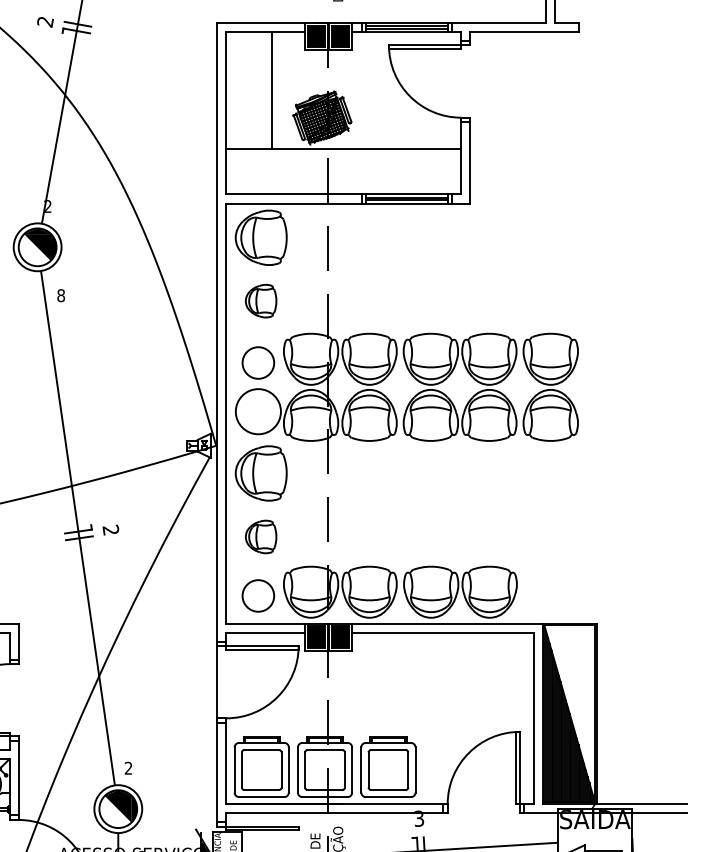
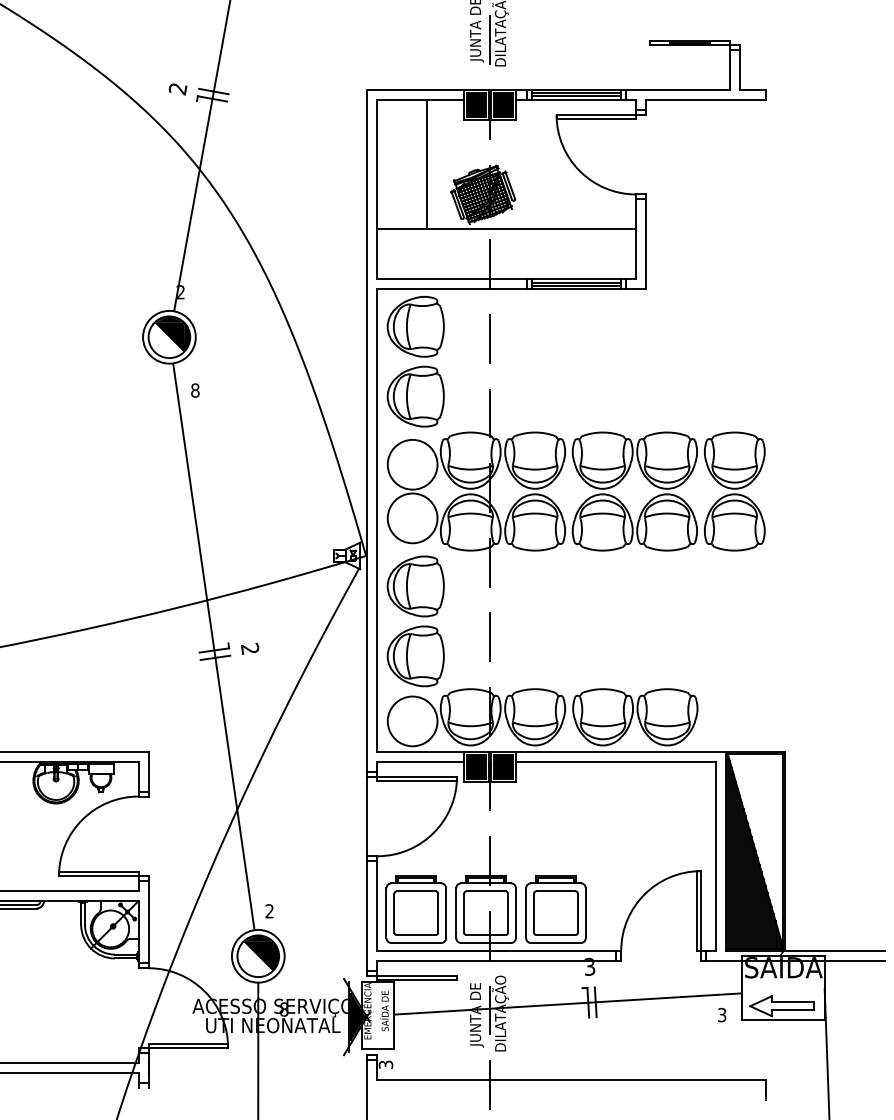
part: (260, 301) -> (415, 396), size x1.67
circle: (258, 362) -> (412, 464), size x1.43
part: (260, 537) -> (415, 656), size x1.67
circle: (258, 596) -> (412, 721), size x1.43

